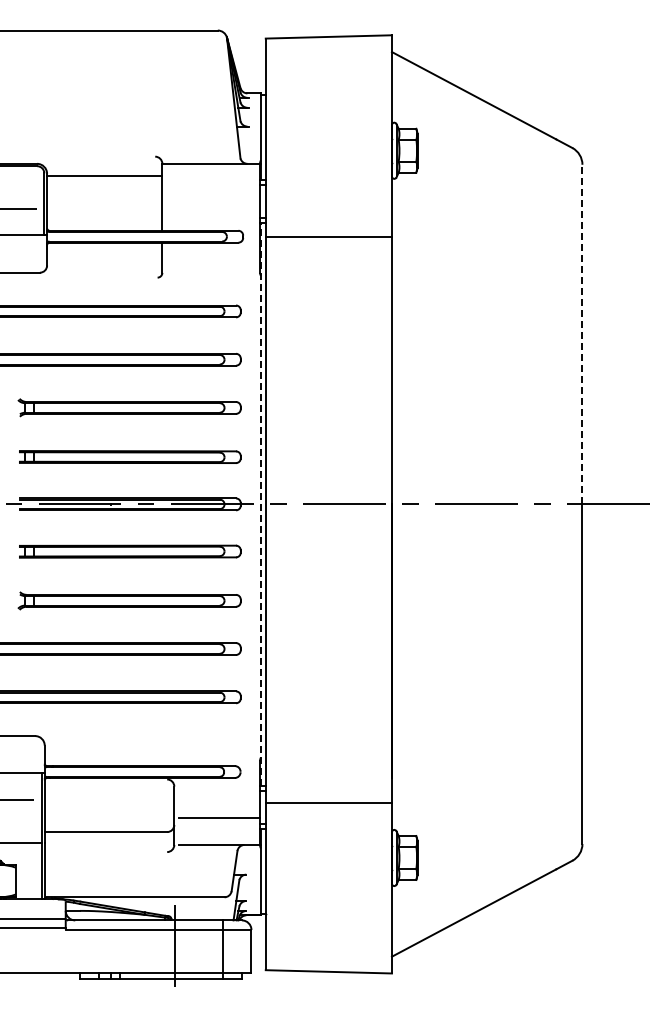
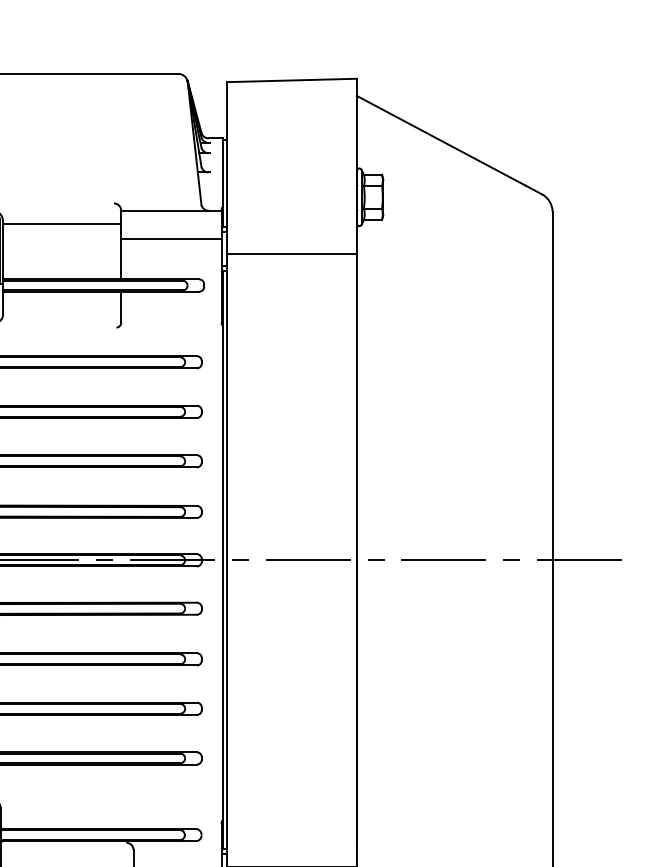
line: (211, 191) -> (171, 239), added
line: (328, 236) -> (291, 253), moved
line: (582, 334) -> (552, 385), dashed -> solid
line: (260, 504) -> (222, 560), dashed -> solid

